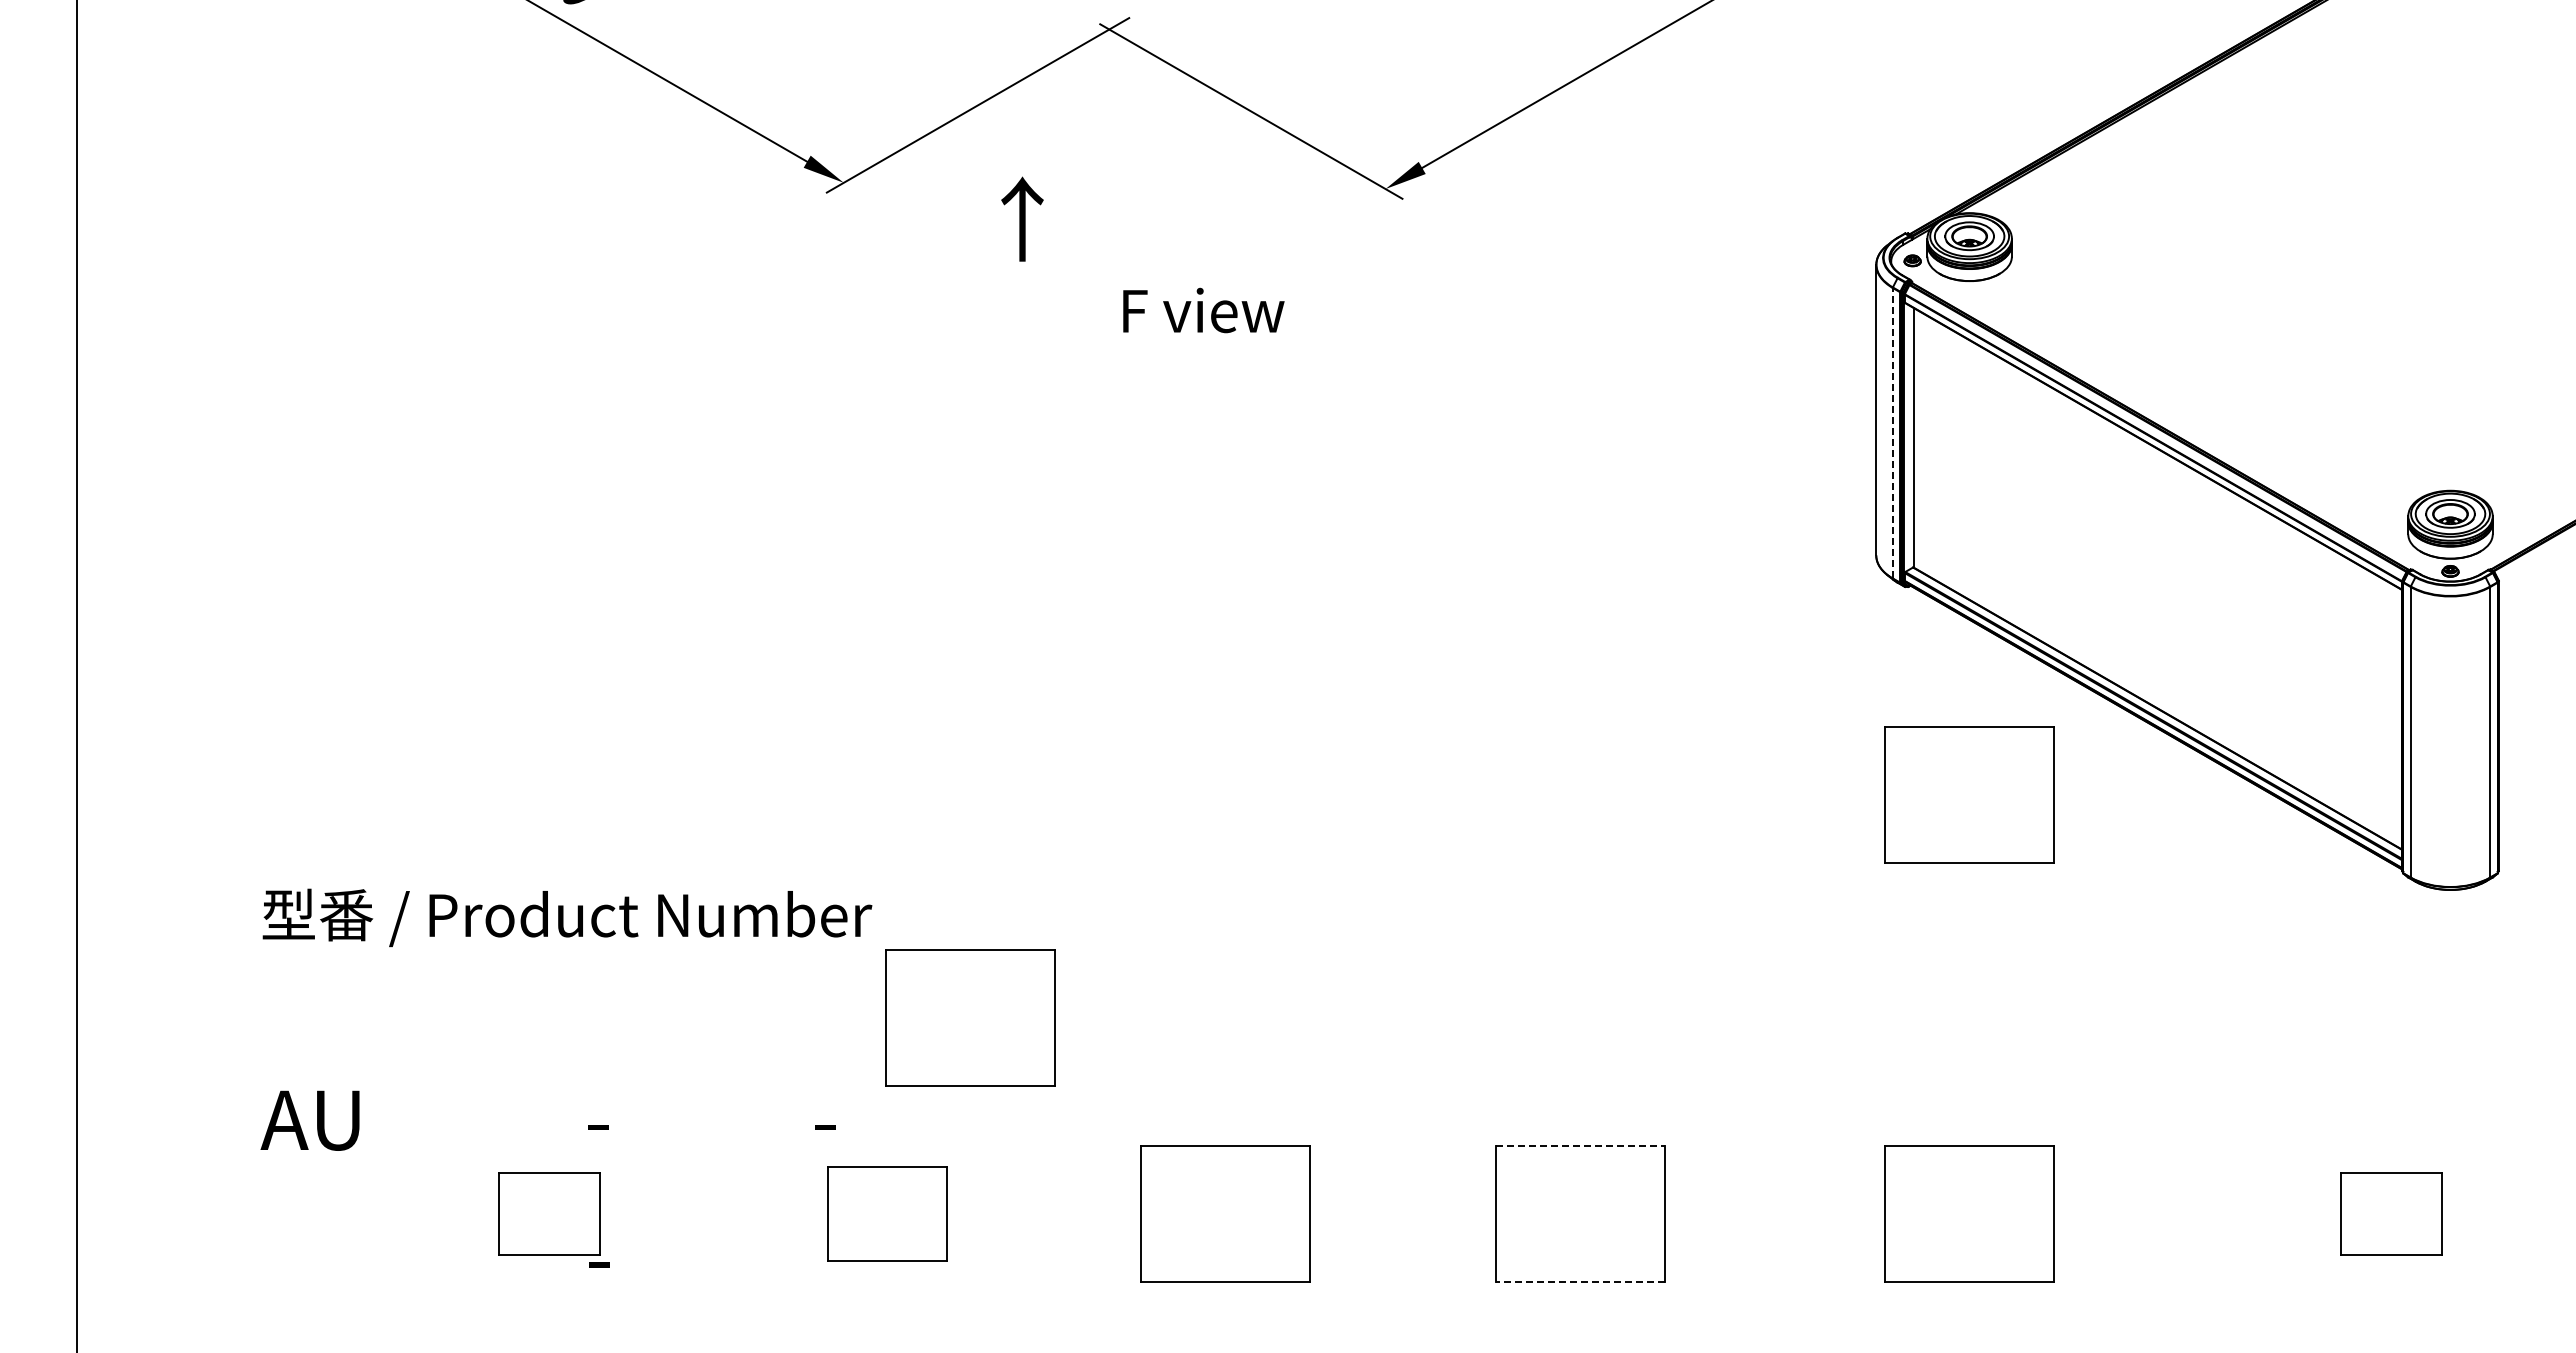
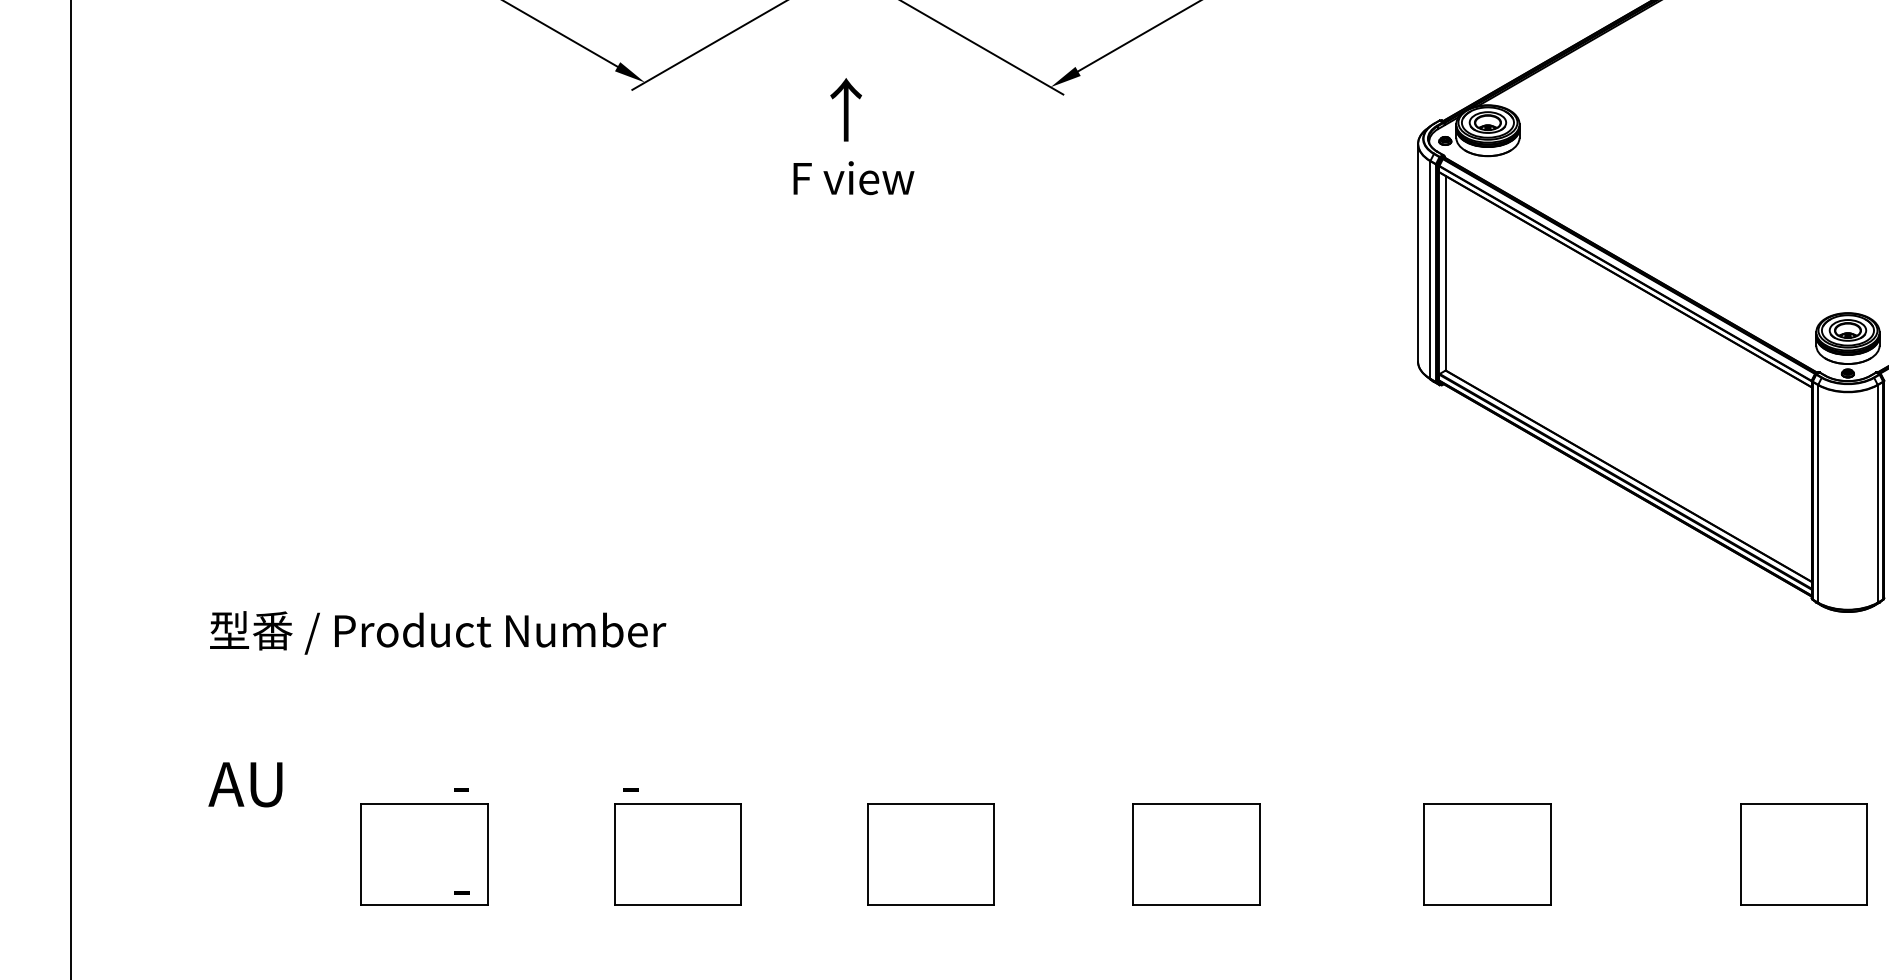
text: (1022, 218) -> (846, 109), moved
text: (1203, 310) -> (853, 178), moved
line: (1892, 432) -> (1430, 269), dashed -> solid
part: (1969, 794) -> (1487, 540), removed
part: (970, 1017) -> (739, 707), removed
line: (1580, 1146) -> (1196, 804), dashed -> solid
part: (549, 1213) -> (424, 854), size x1.67
part: (887, 1213) -> (677, 854), size x1.43
part: (2391, 1213) -> (1803, 854), size x1.67
line: (1580, 1281) -> (1196, 905), dashed -> solid

